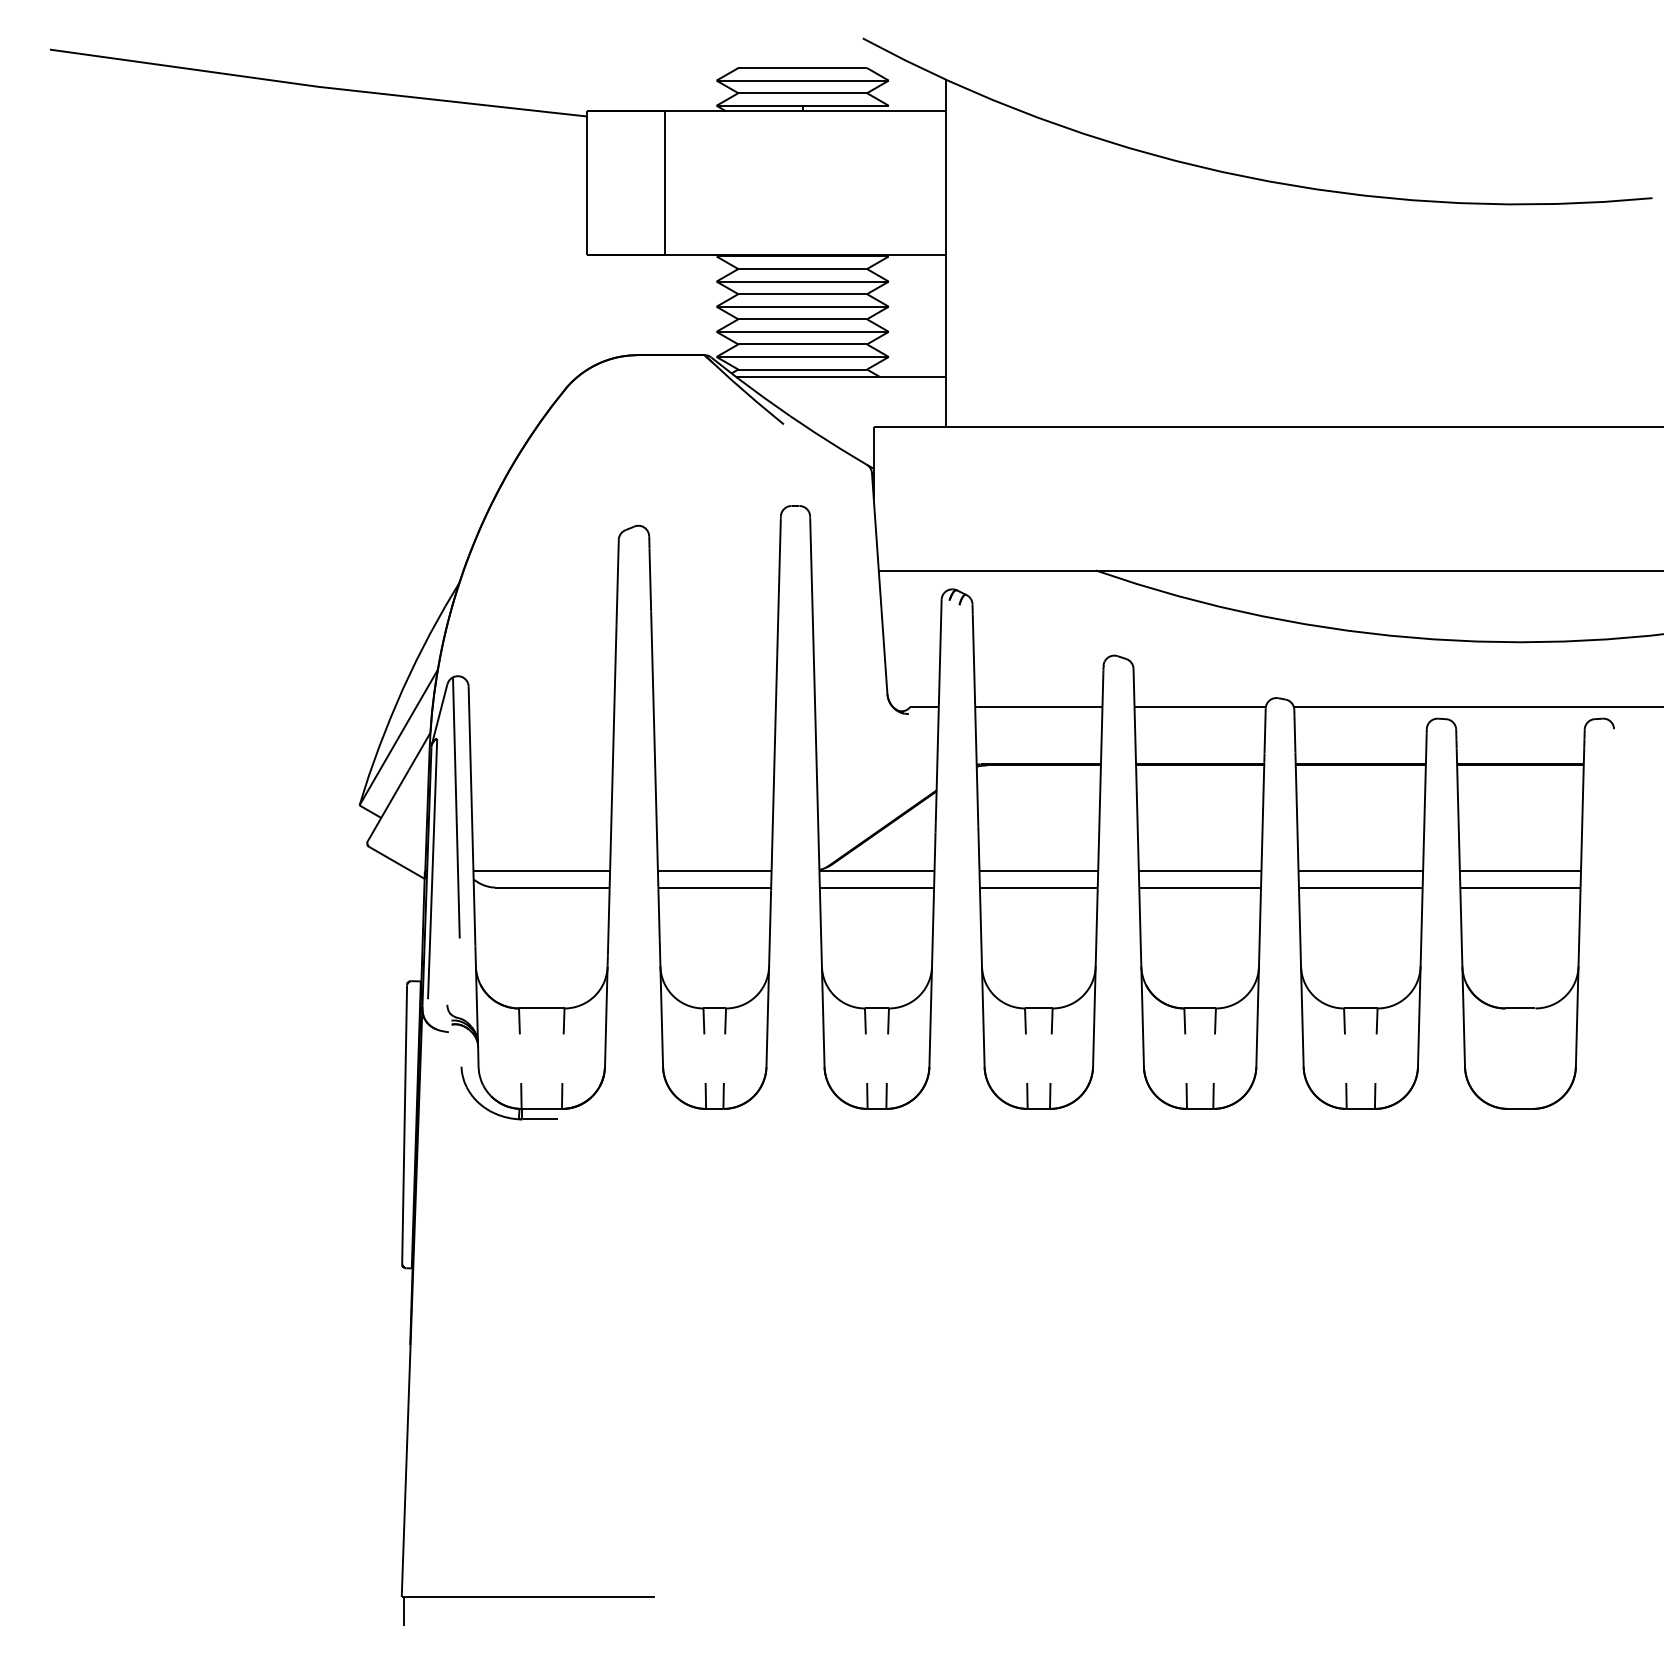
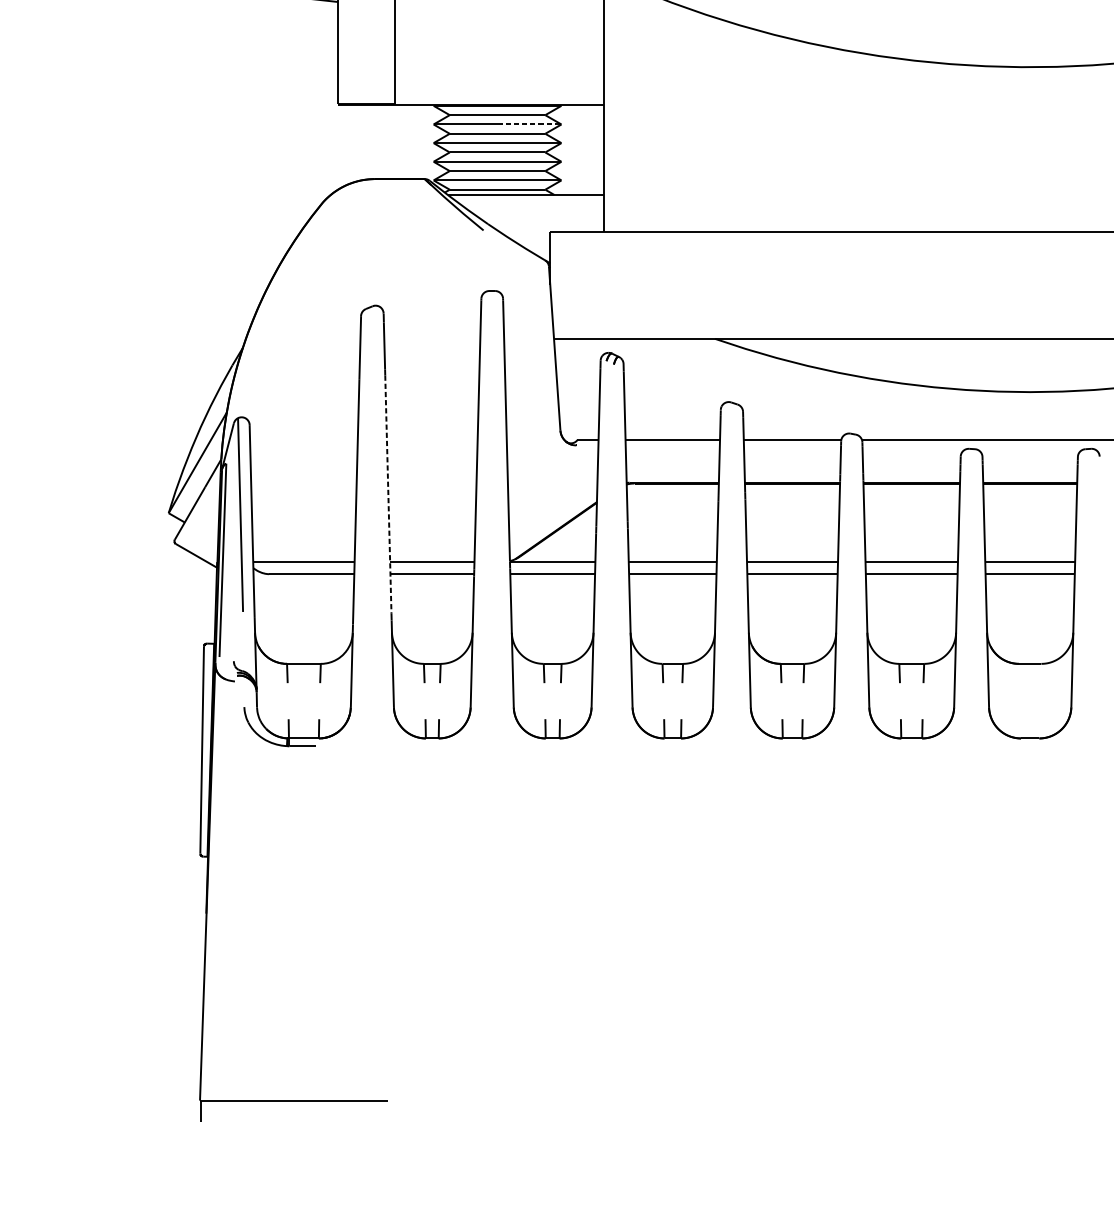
line: (846, 281) -> (530, 124), solid -> dashed
line: (655, 780) -> (388, 494), solid -> dashed

